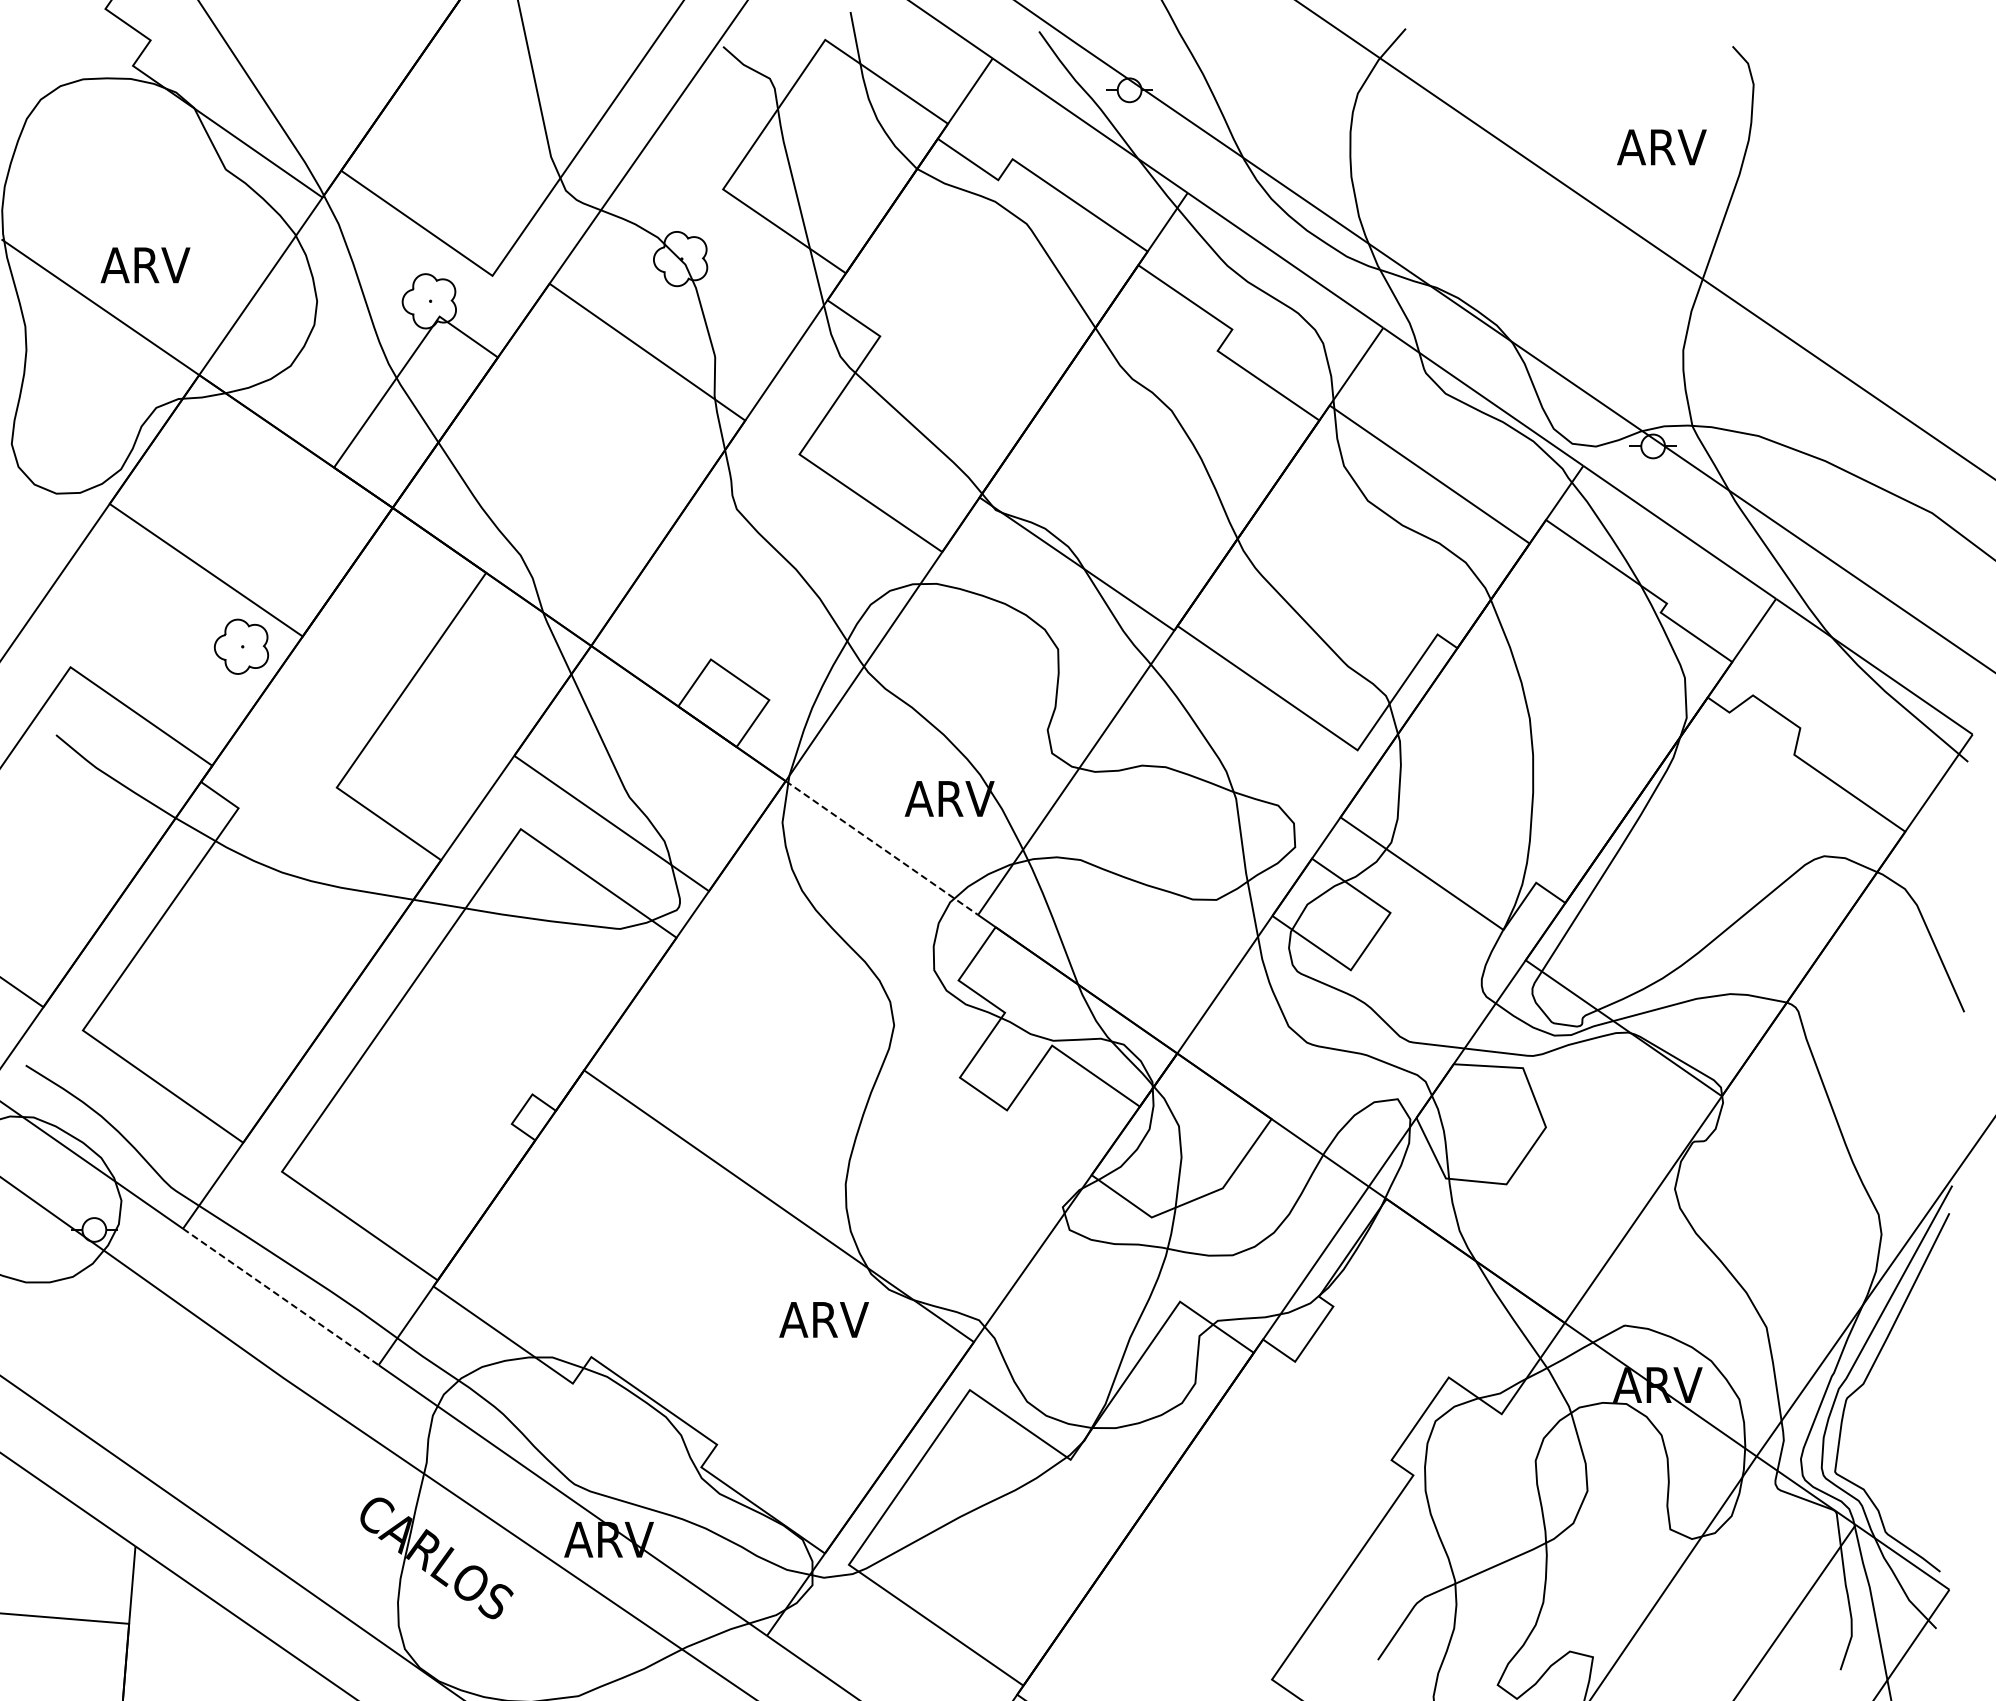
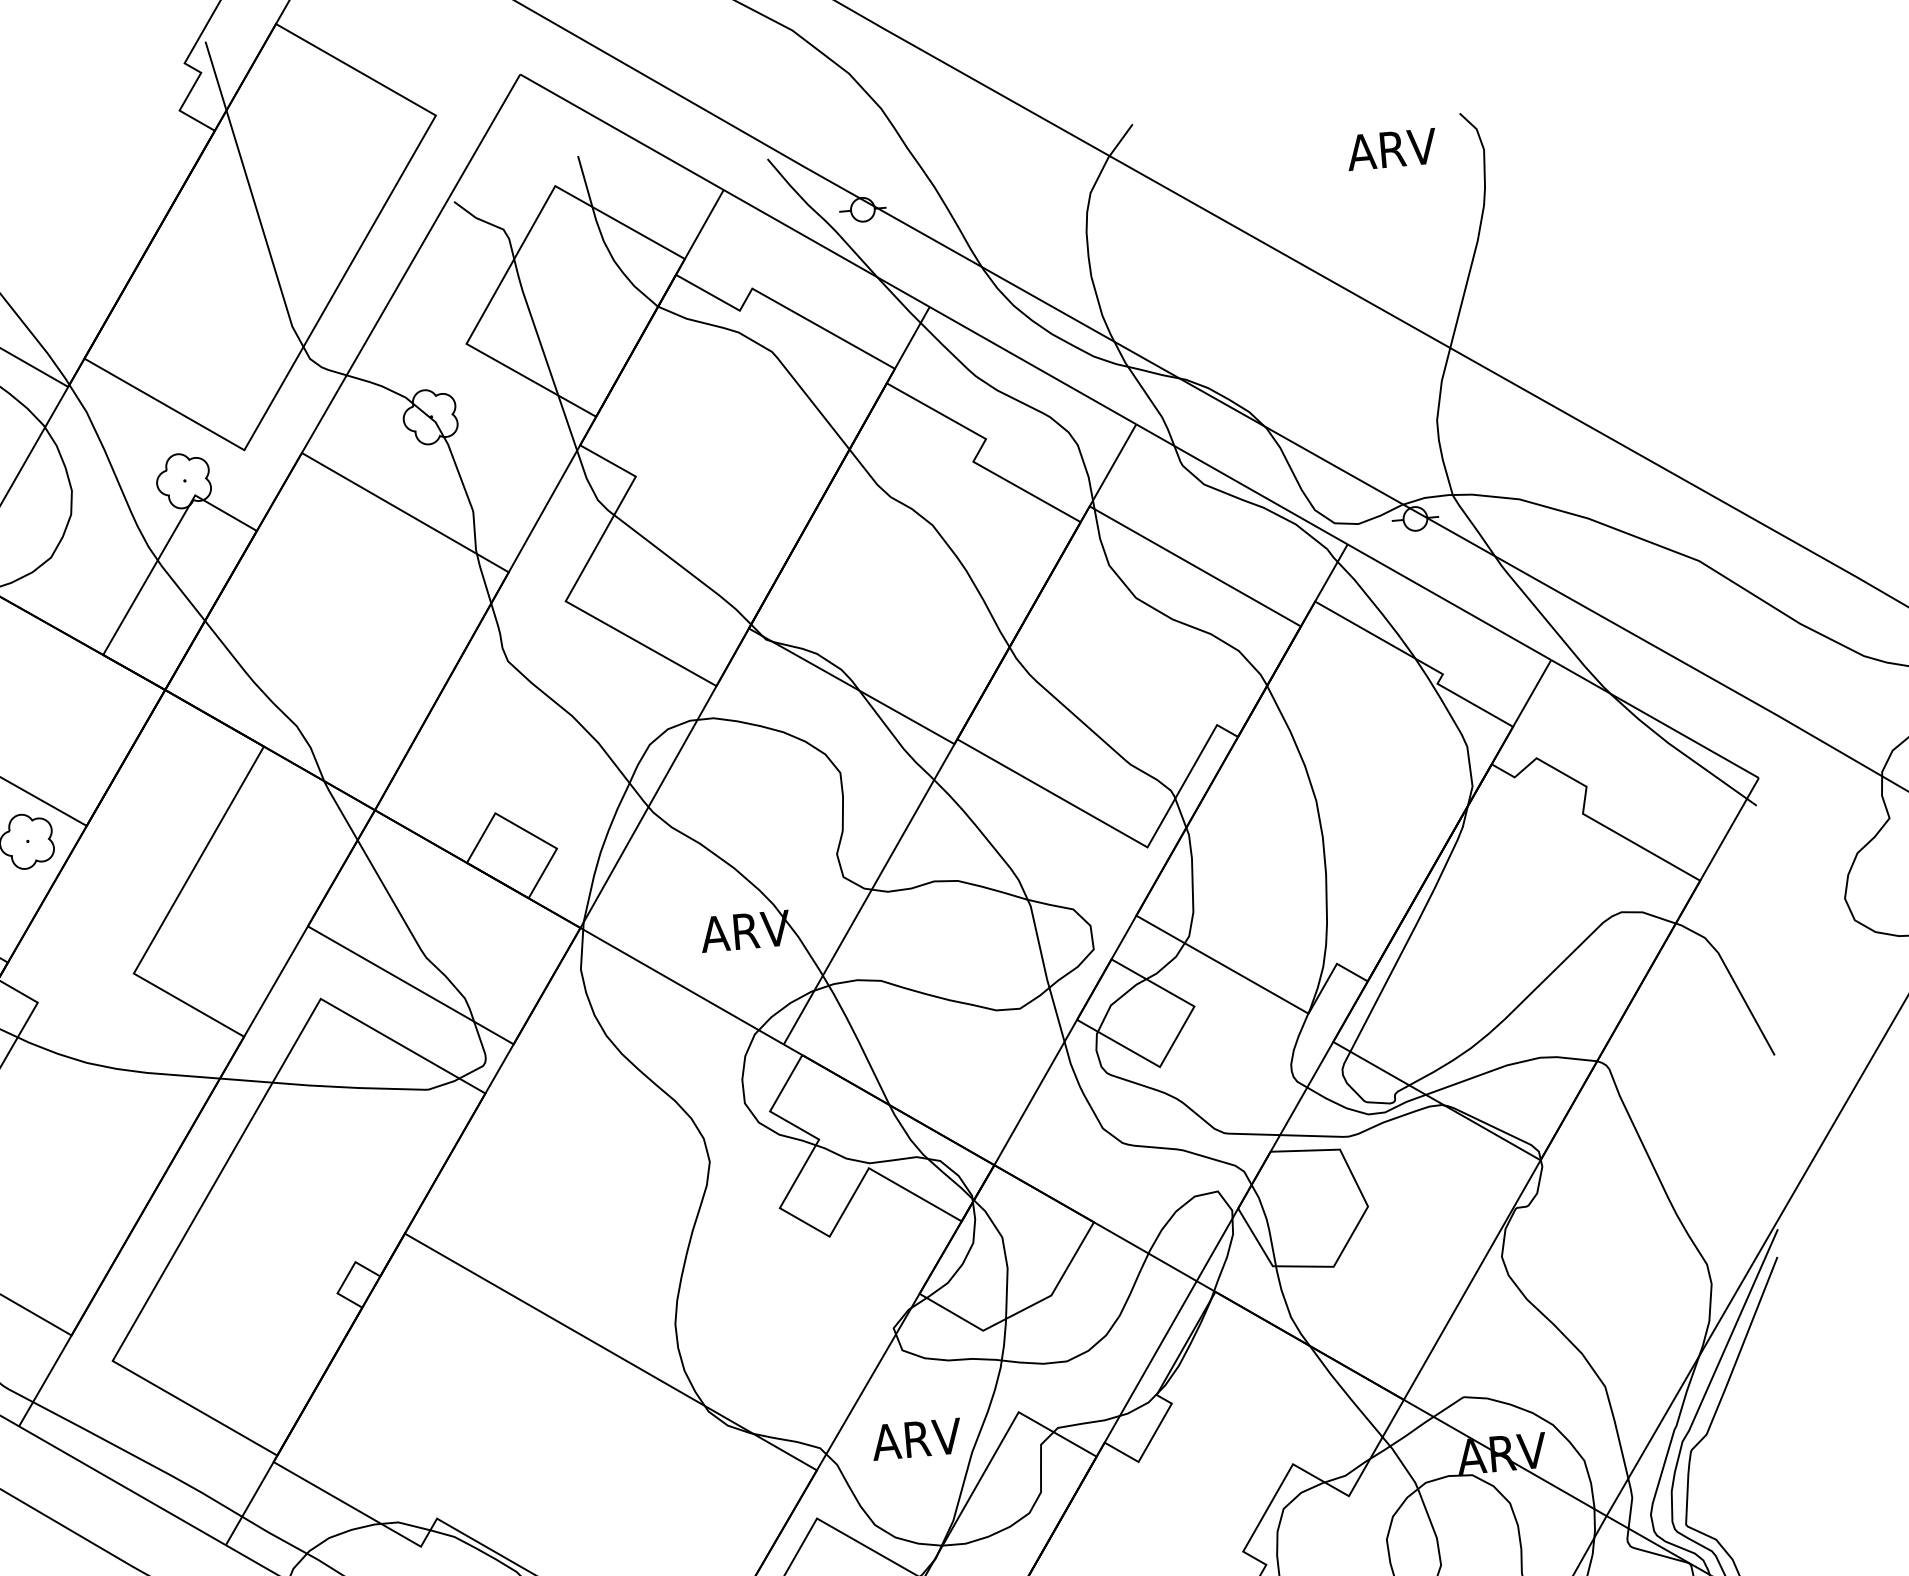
text: (1661, 147) -> (1391, 149), moved
line: (882, 848) -> (682, 986), dashed -> solid
line: (281, 1297) -> (123, 1486), dashed -> solid
text: (823, 1319) -> (916, 1439), moved

